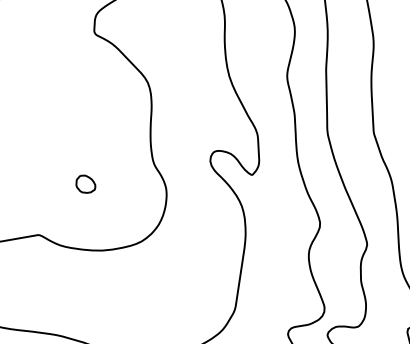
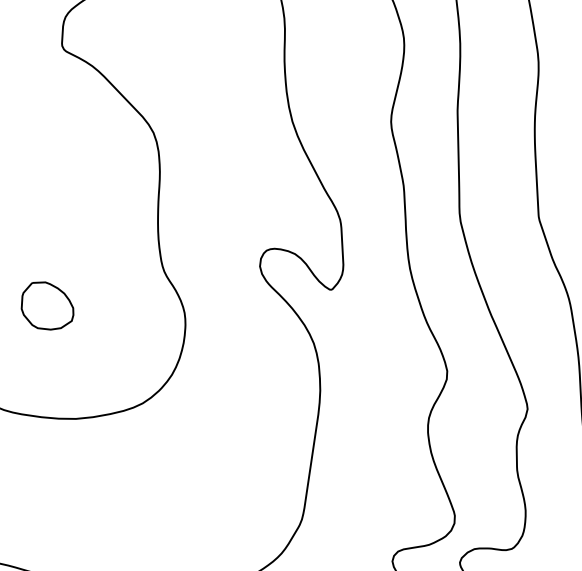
part: (85, 183) -> (47, 304), size x1.6

